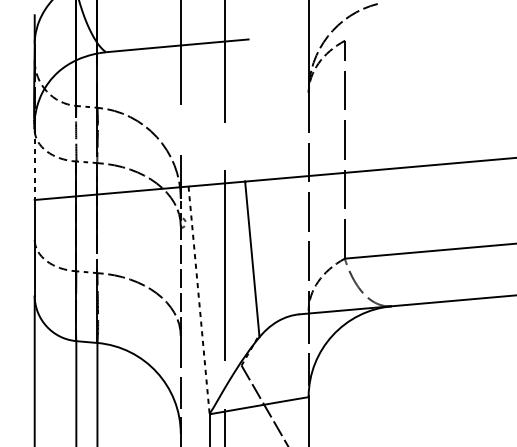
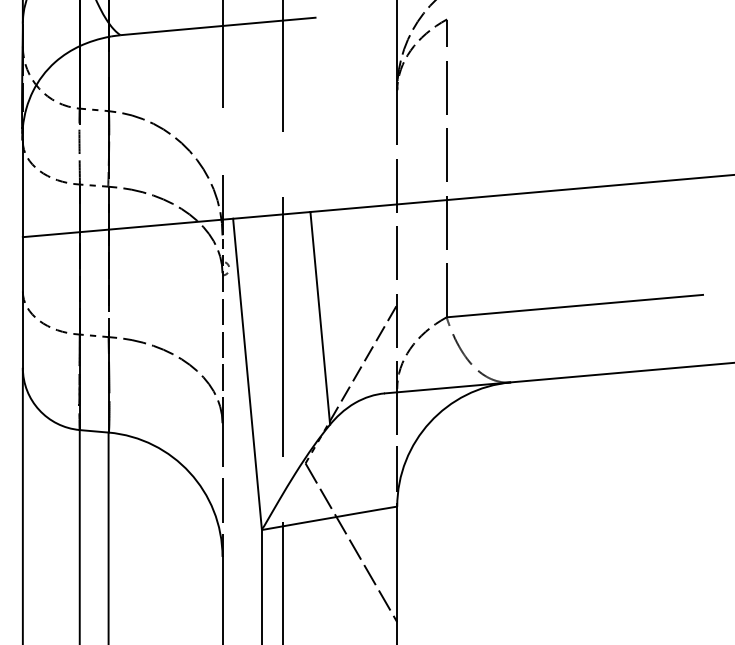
line: (34, 165) -> (22, 189), dashed -> solid
line: (283, 291) -> (363, 362), added
line: (199, 299) -> (247, 373), dashed -> solid

